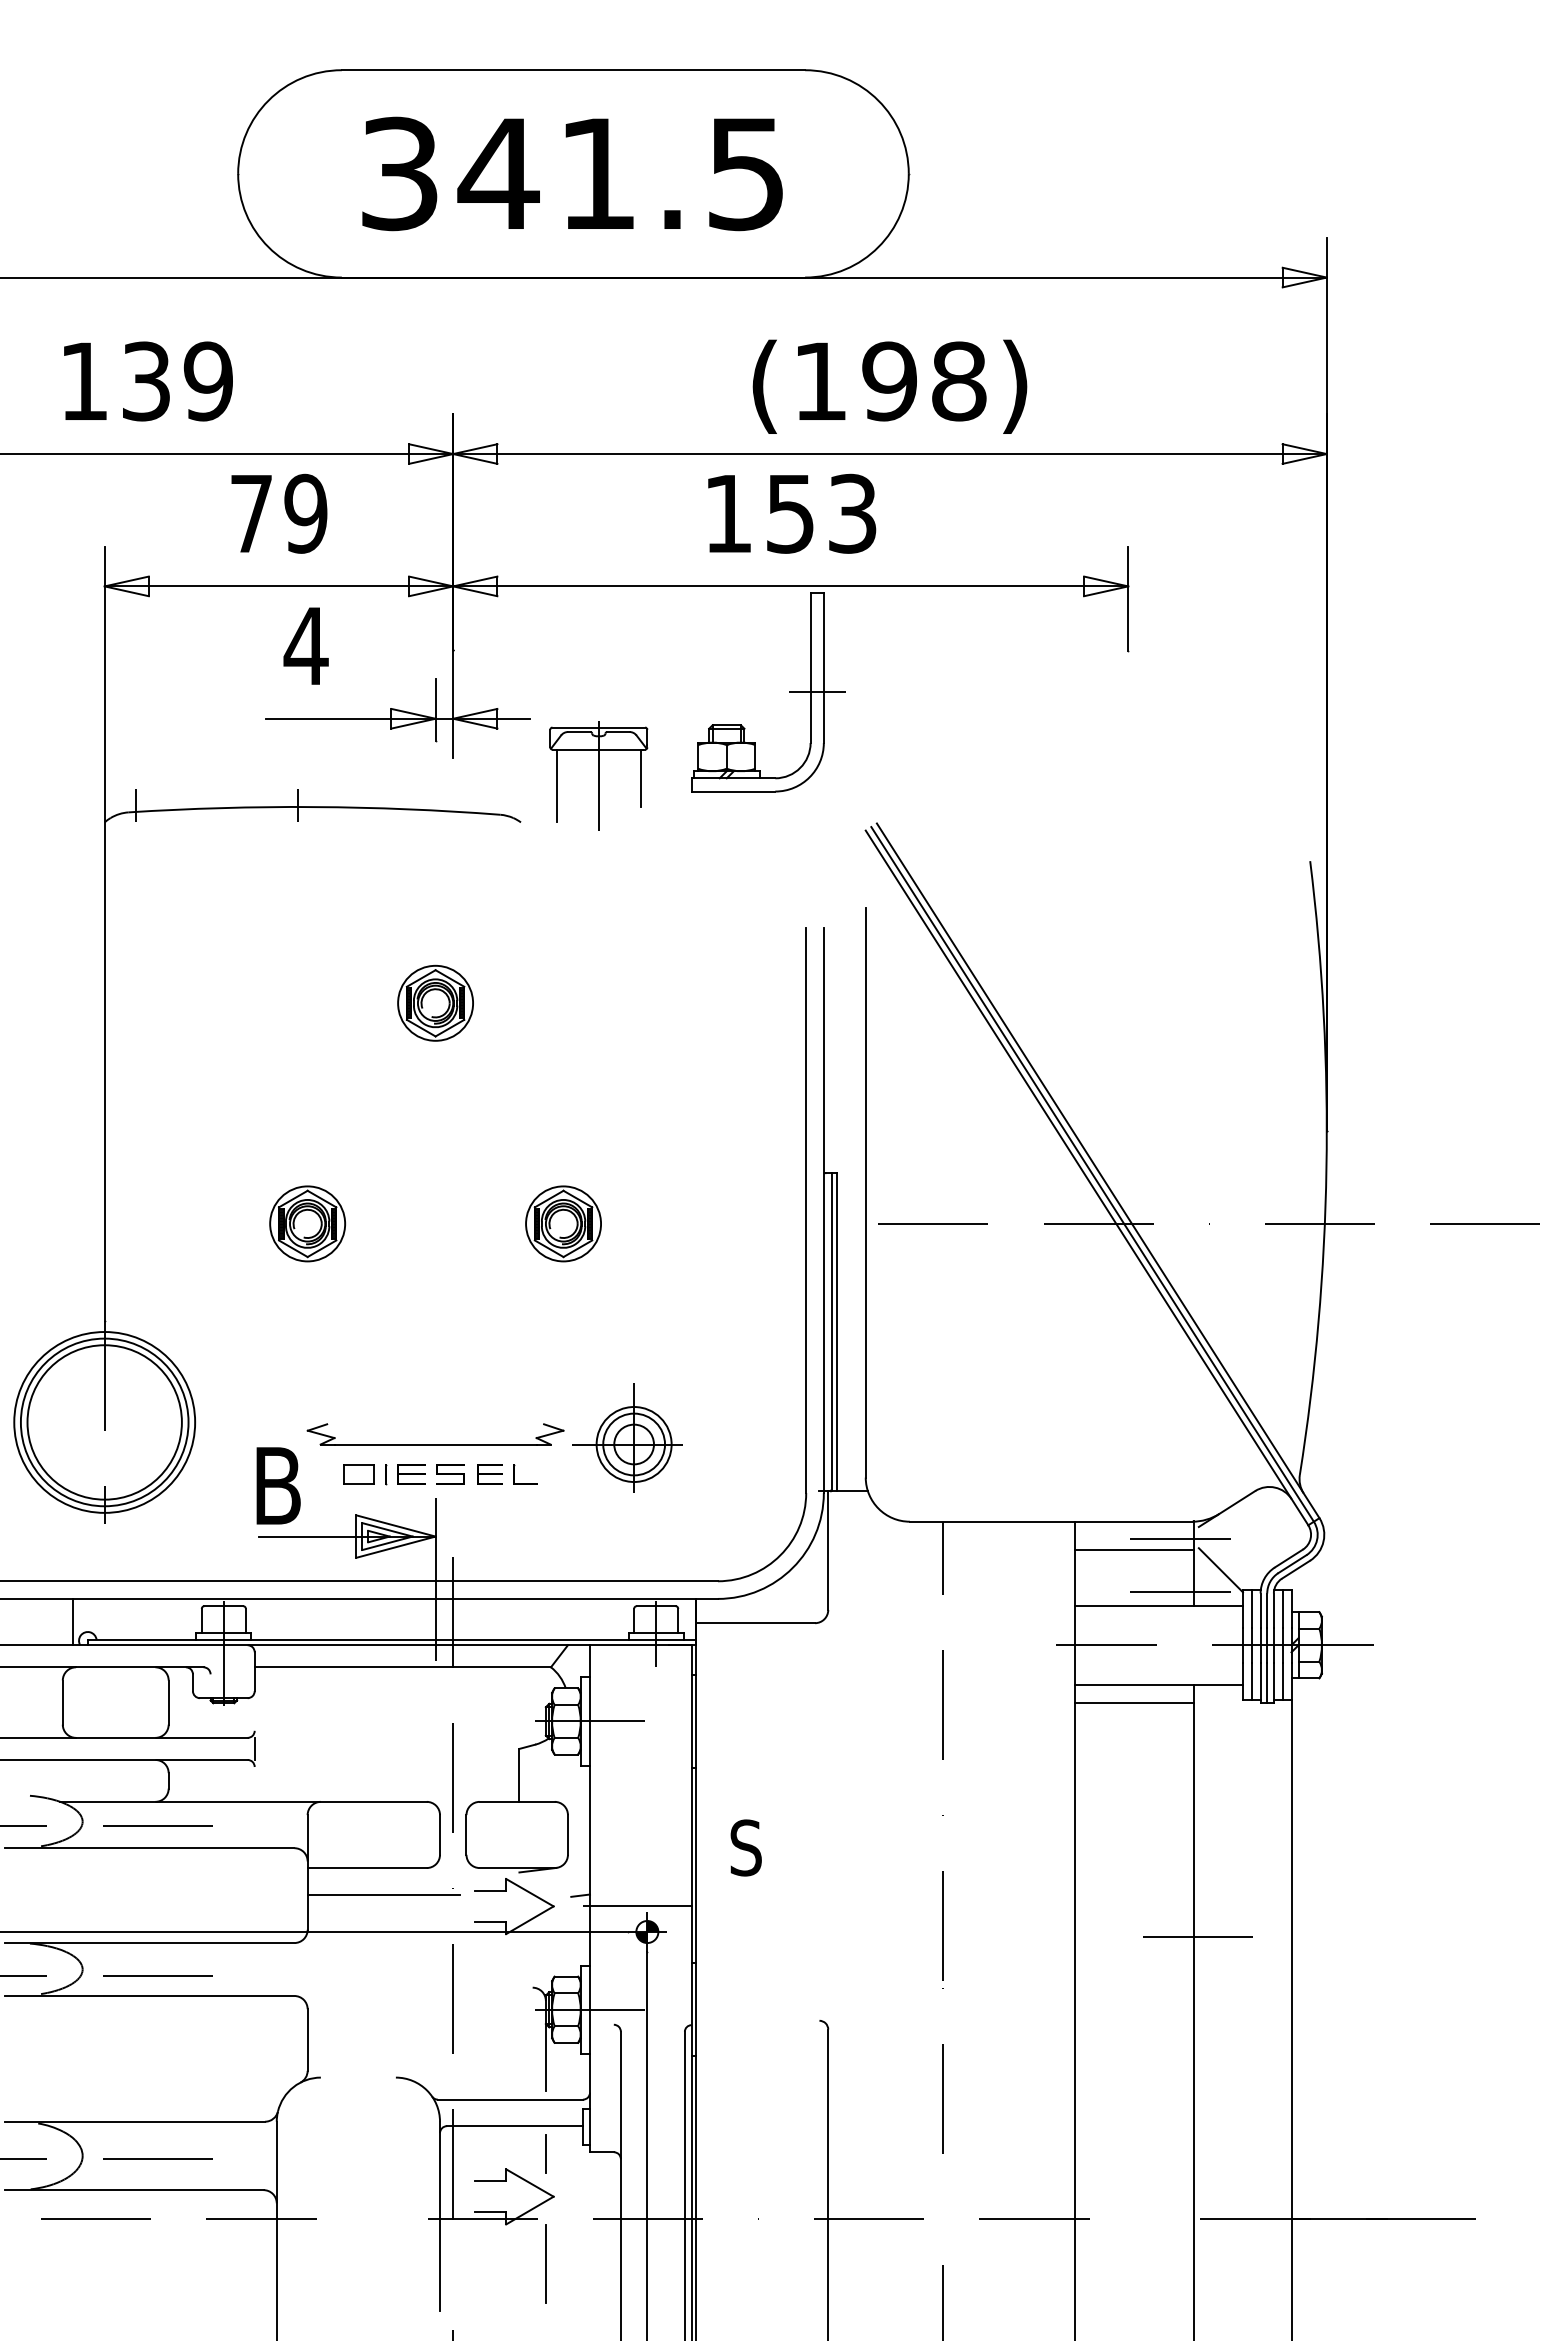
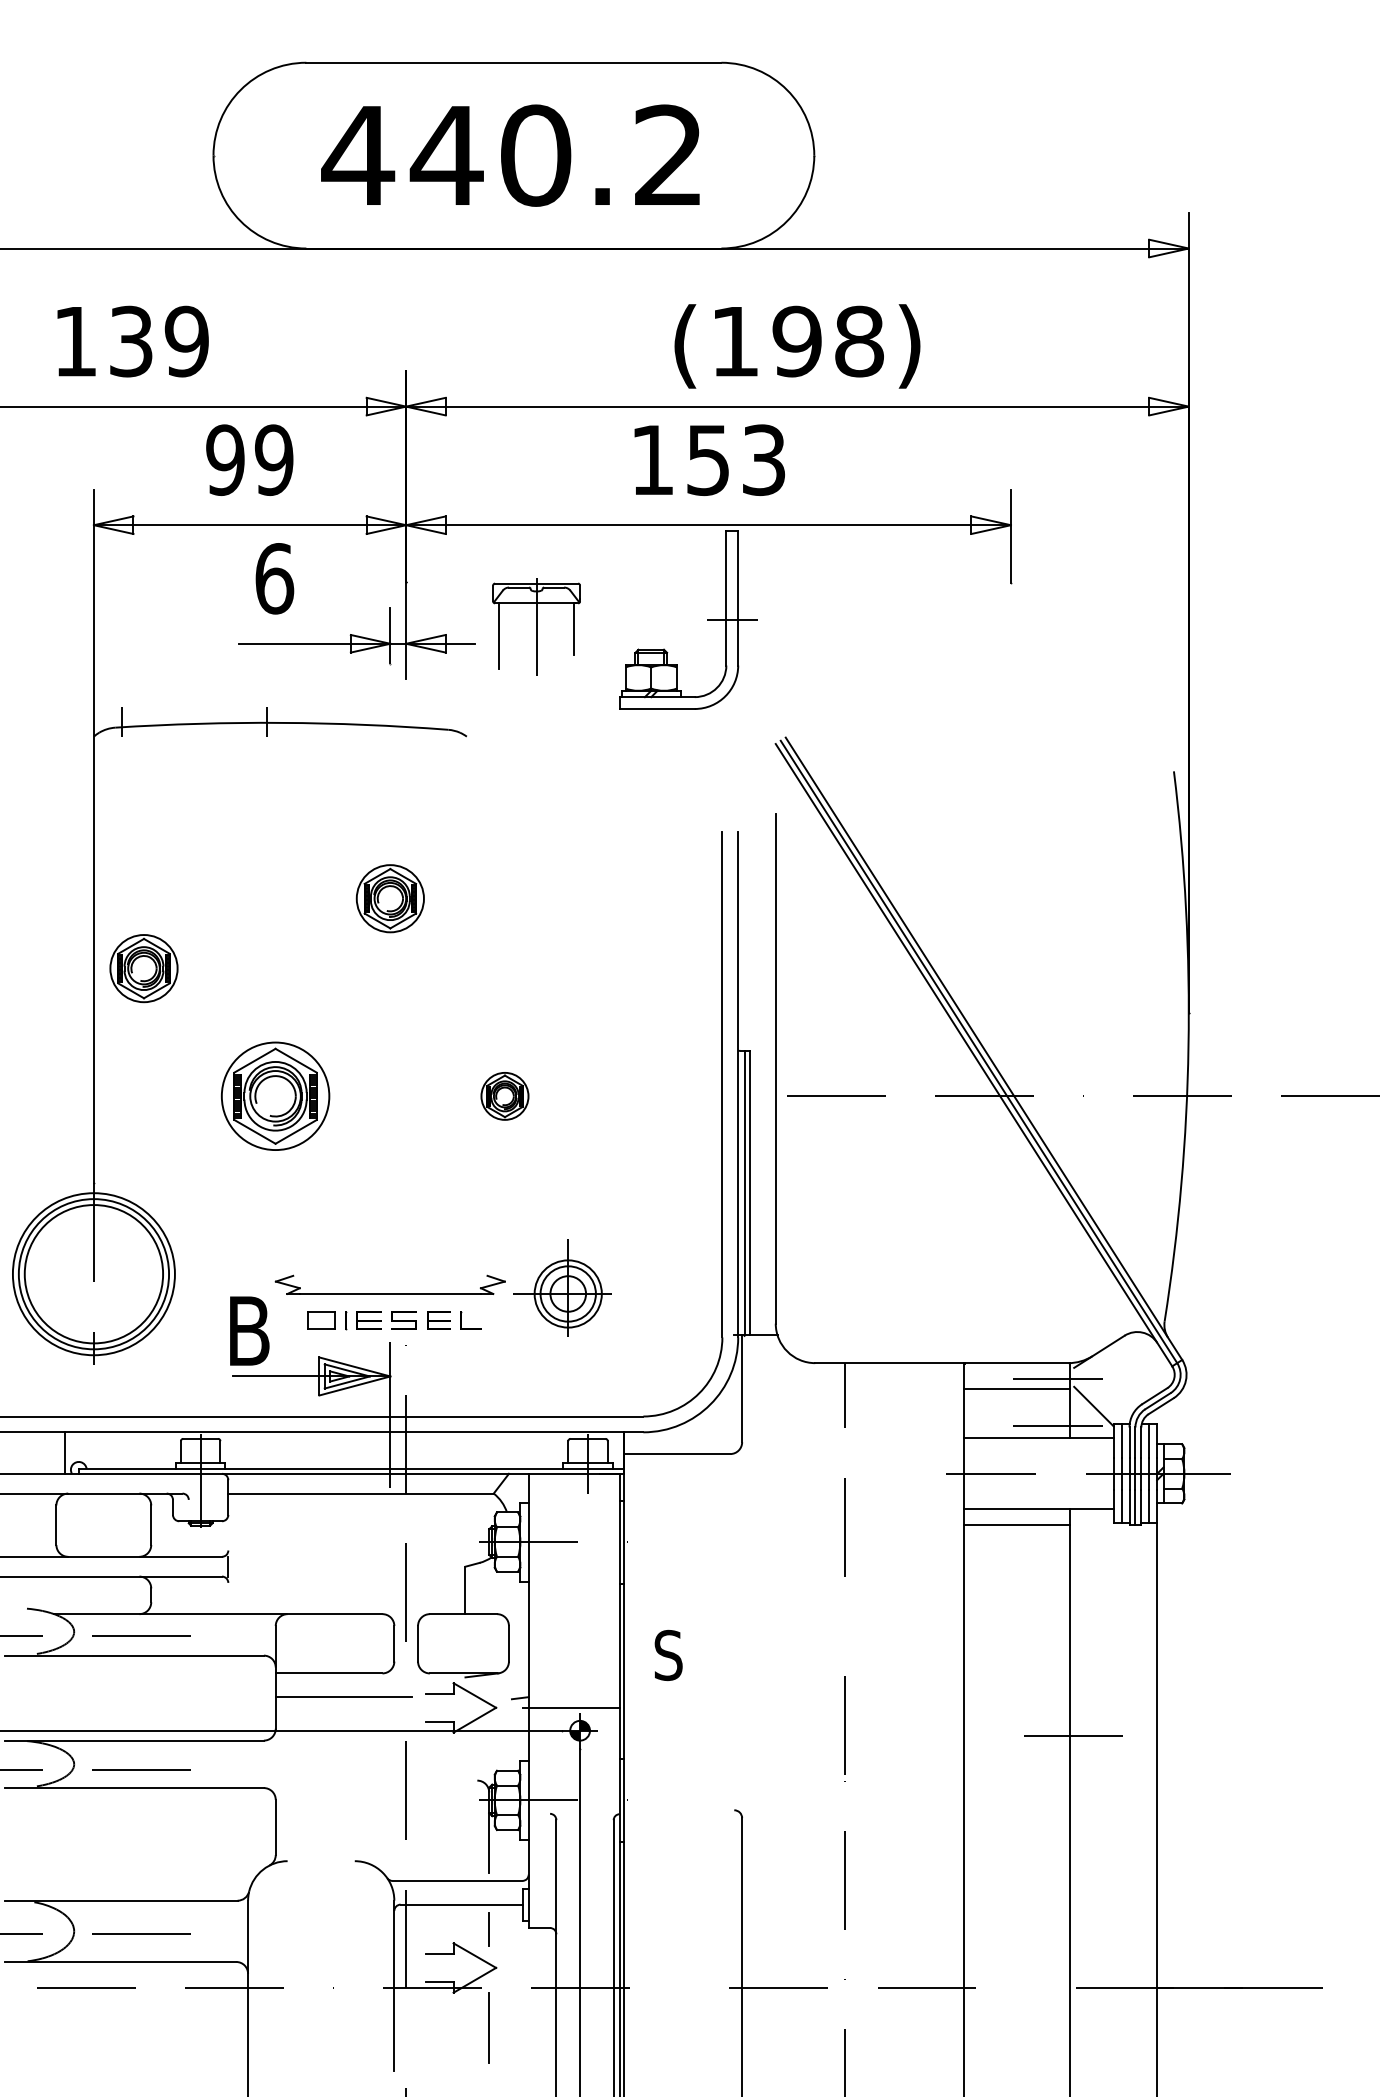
text: (570, 173) -> (511, 155), 341.5 -> 440.2
text: (251, 513) -> (225, 459), 79 -> 99
text: (305, 646) -> (273, 579), 4 -> 6
part: (598, 775) -> (536, 626), moved
part: (160, 1080) -> (143, 967), added
part: (307, 1223) -> (275, 1095), size x1.6
part: (563, 1223) -> (504, 1095), size x0.7

